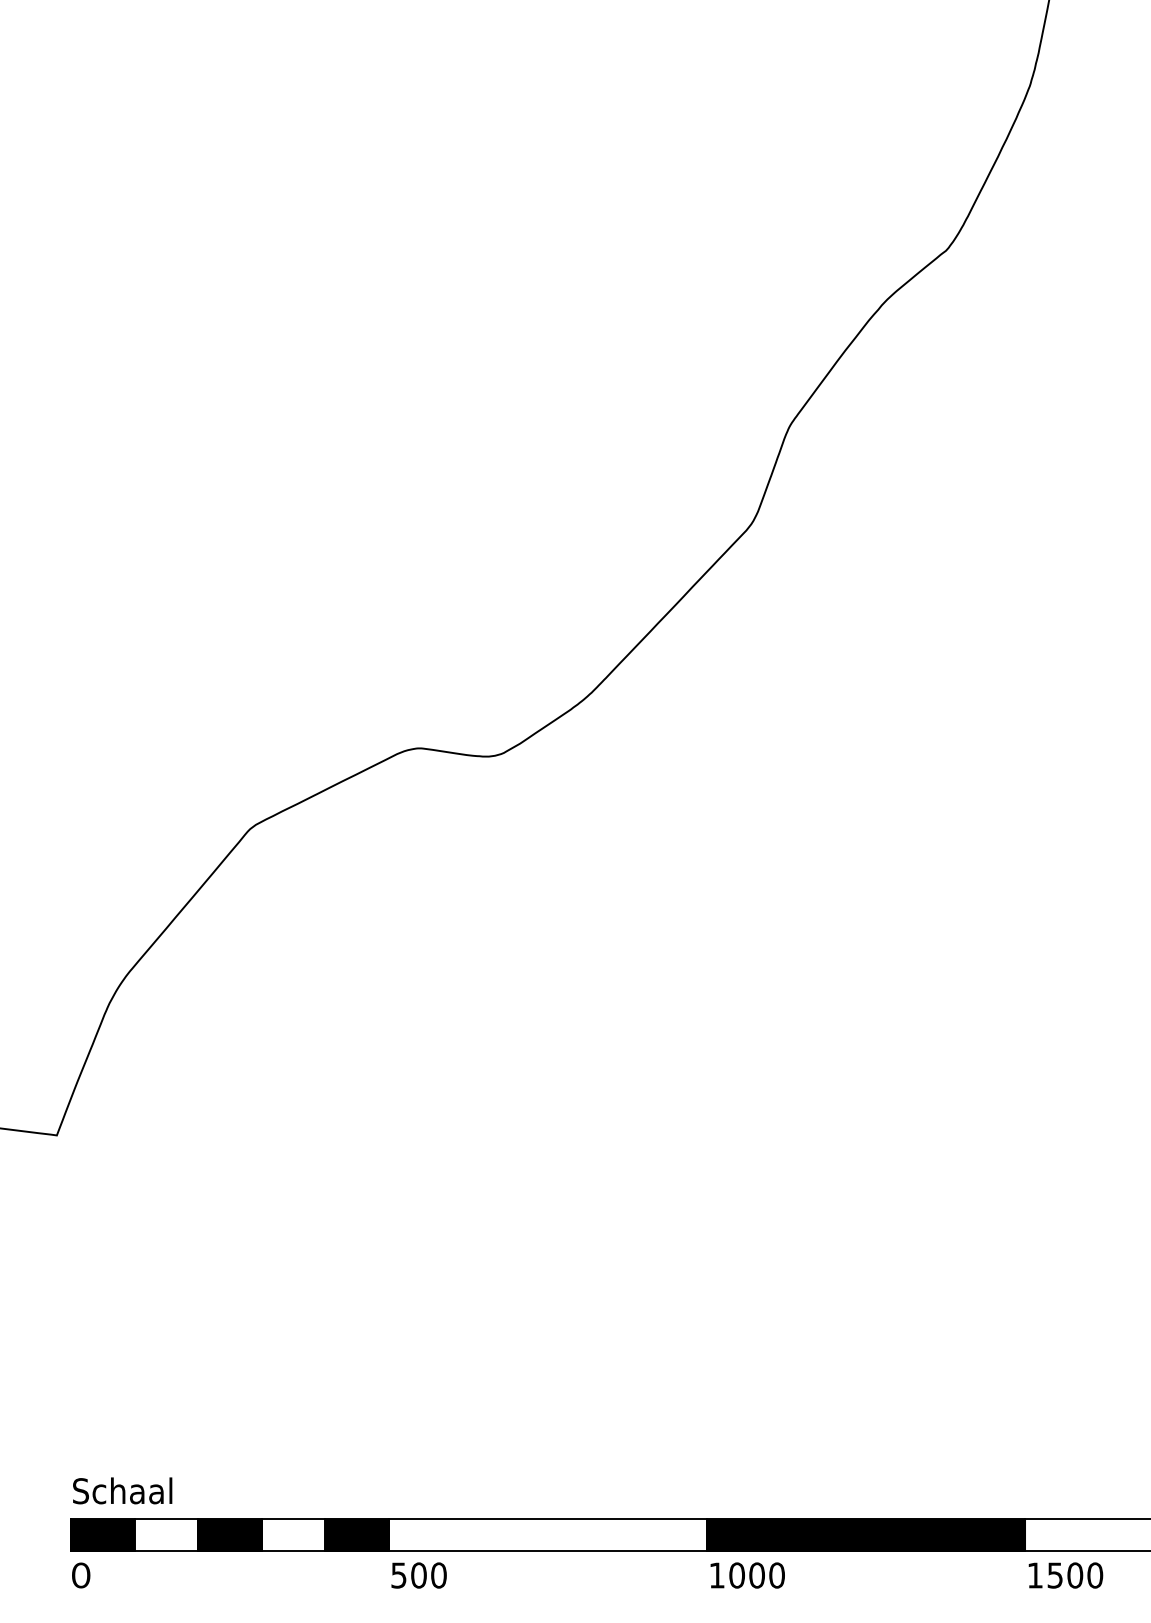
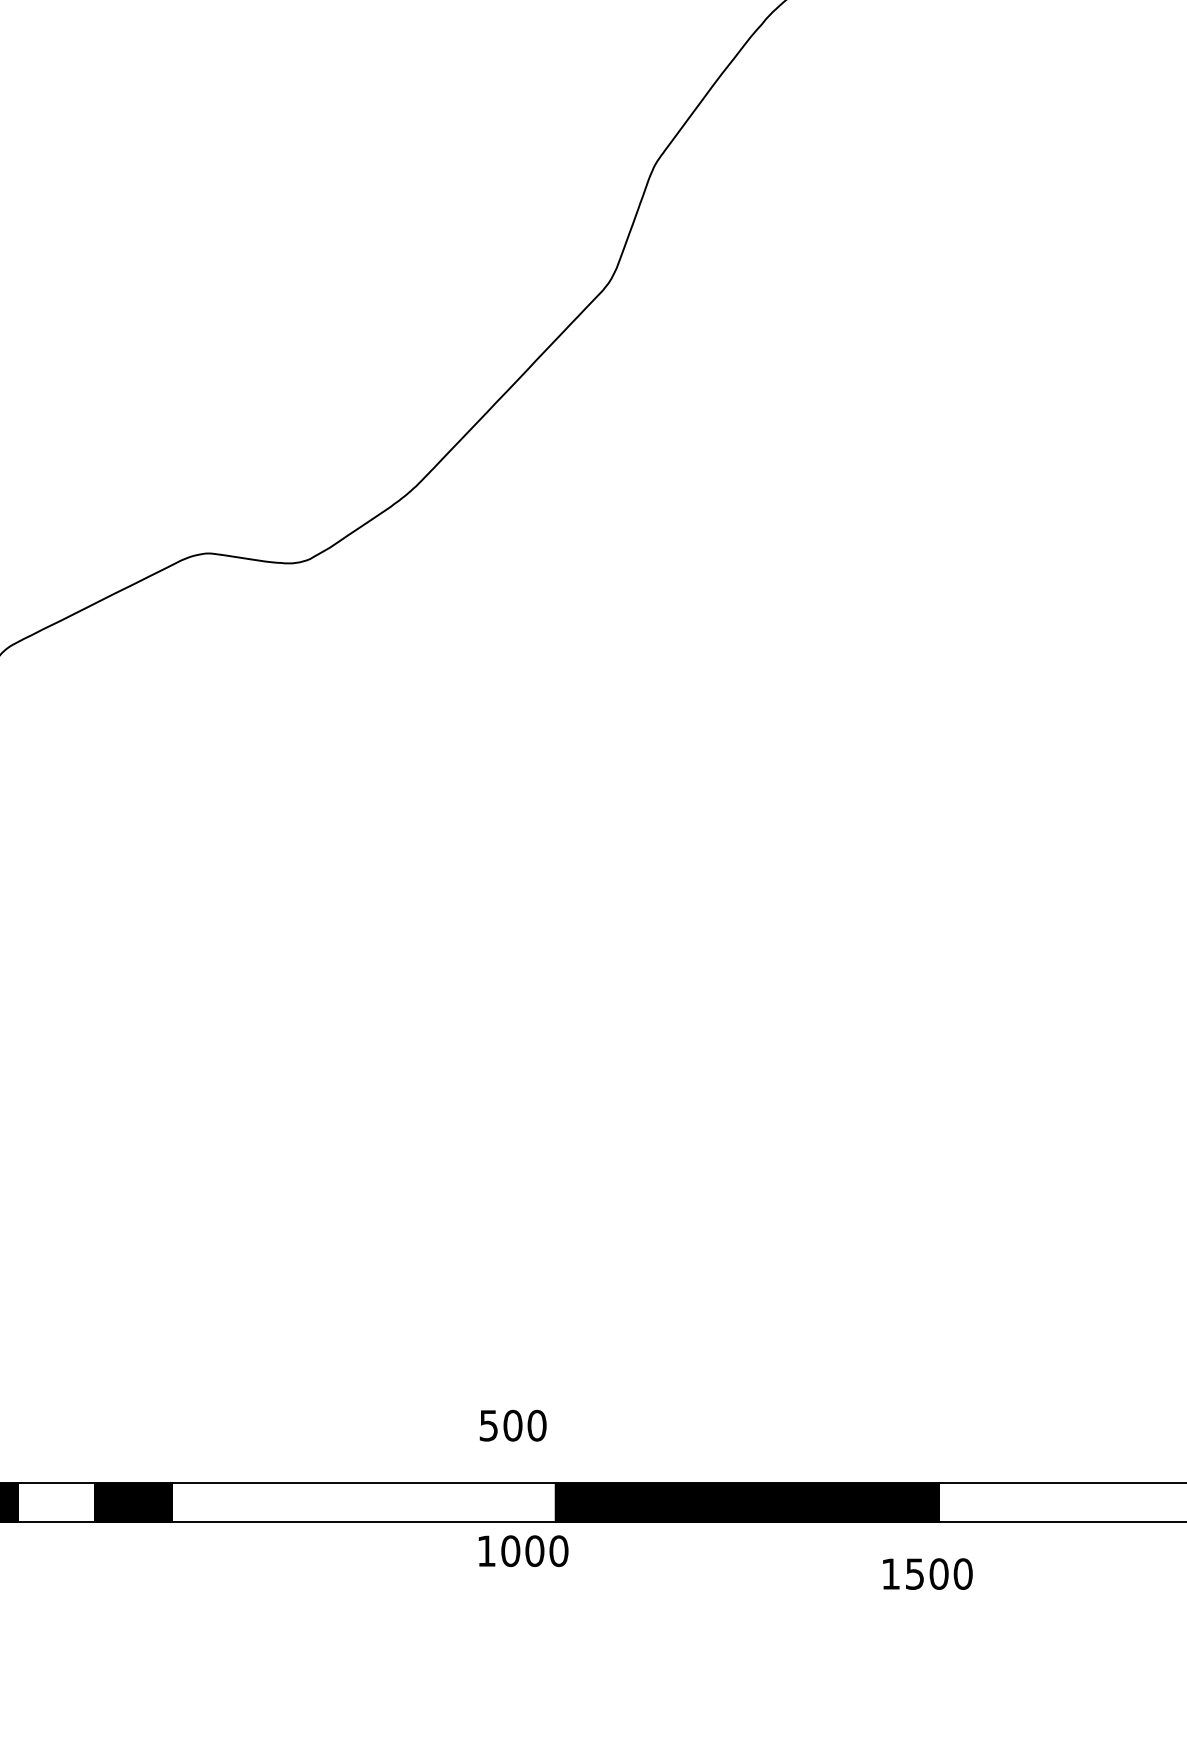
text: (418, 1575) -> (512, 1425), moved
text: (747, 1575) -> (523, 1551), moved
text: (1065, 1575) -> (927, 1574), moved

